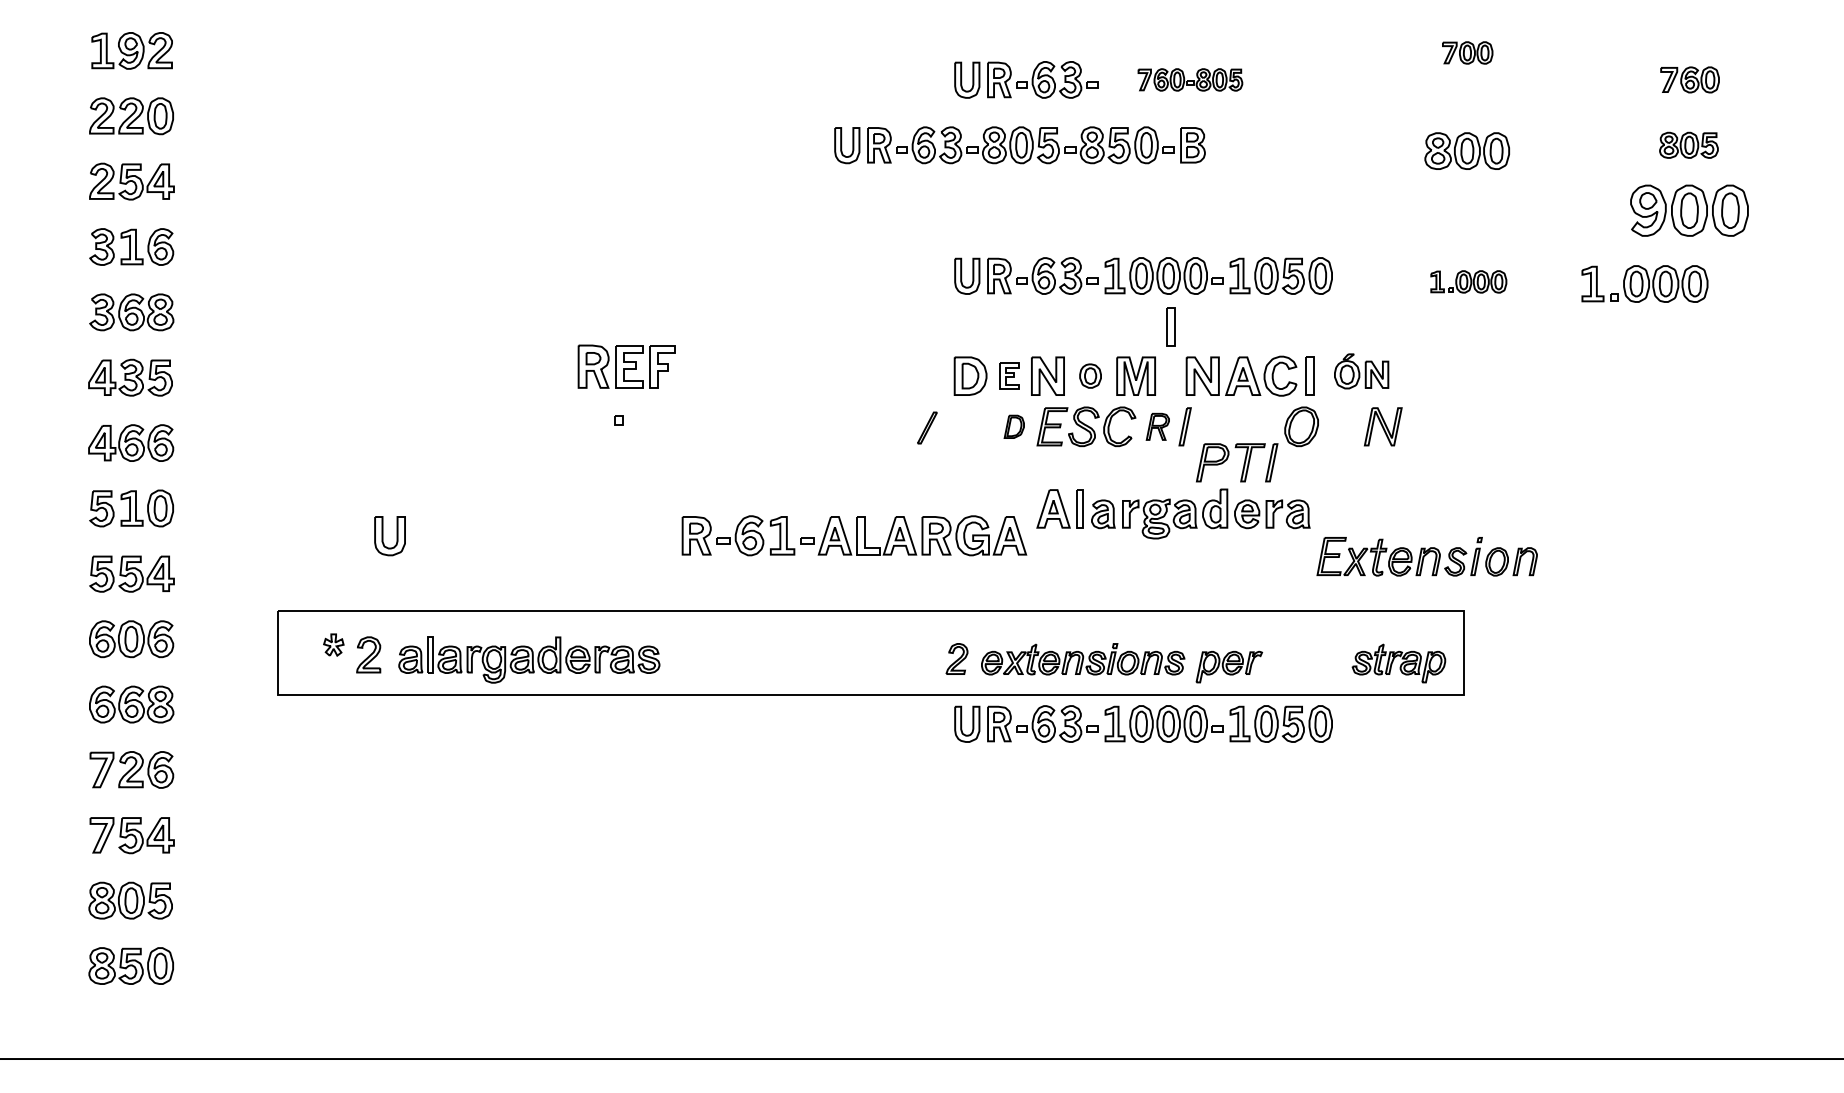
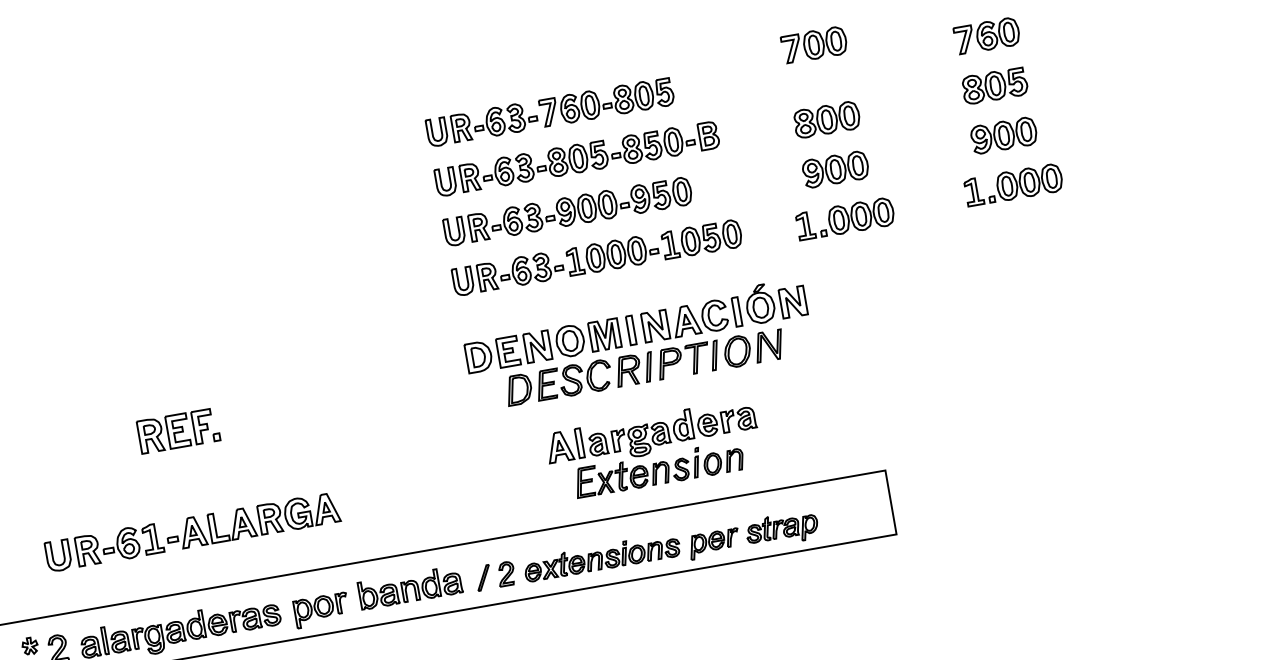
part: (1467, 52) -> (814, 44), size x1.67
part: (1190, 79) -> (606, 102), size x1.67
part: (1689, 79) -> (986, 35), size x1.43
part: (1019, 145) -> (576, 159), moved
part: (1688, 145) -> (994, 86), size x1.43
part: (1116, 210) -> (567, 211), added
part: (1689, 210) -> (1003, 135), size x0.71
part: (1466, 216) -> (835, 169), added
part: (1468, 281) -> (845, 218), size x1.67
part: (1644, 283) -> (1013, 184), moved
part: (1170, 326) -> (630, 329), moved
part: (626, 366) -> (175, 431), moved
part: (1361, 371) -> (775, 301), size x1.43
part: (1009, 375) -> (508, 351), size x1.43
part: (1090, 375) -> (570, 340), size x1.67
part: (1014, 426) -> (519, 389), size x1.67
part: (1157, 426) -> (627, 370), size x1.43
part: (1383, 426) -> (769, 345), moved
part: (927, 427) -> (483, 577), moved
part: (1243, 463) -> (693, 359), moved
part: (854, 535) -> (207, 529), moved
part: (1426, 556) -> (658, 469), moved
part: (831, 654) -> (410, 587), added
part: (1398, 663) -> (781, 529), moved
part: (713, 664) -> (321, 610), added
part: (1143, 723) -> (656, 598), removed

